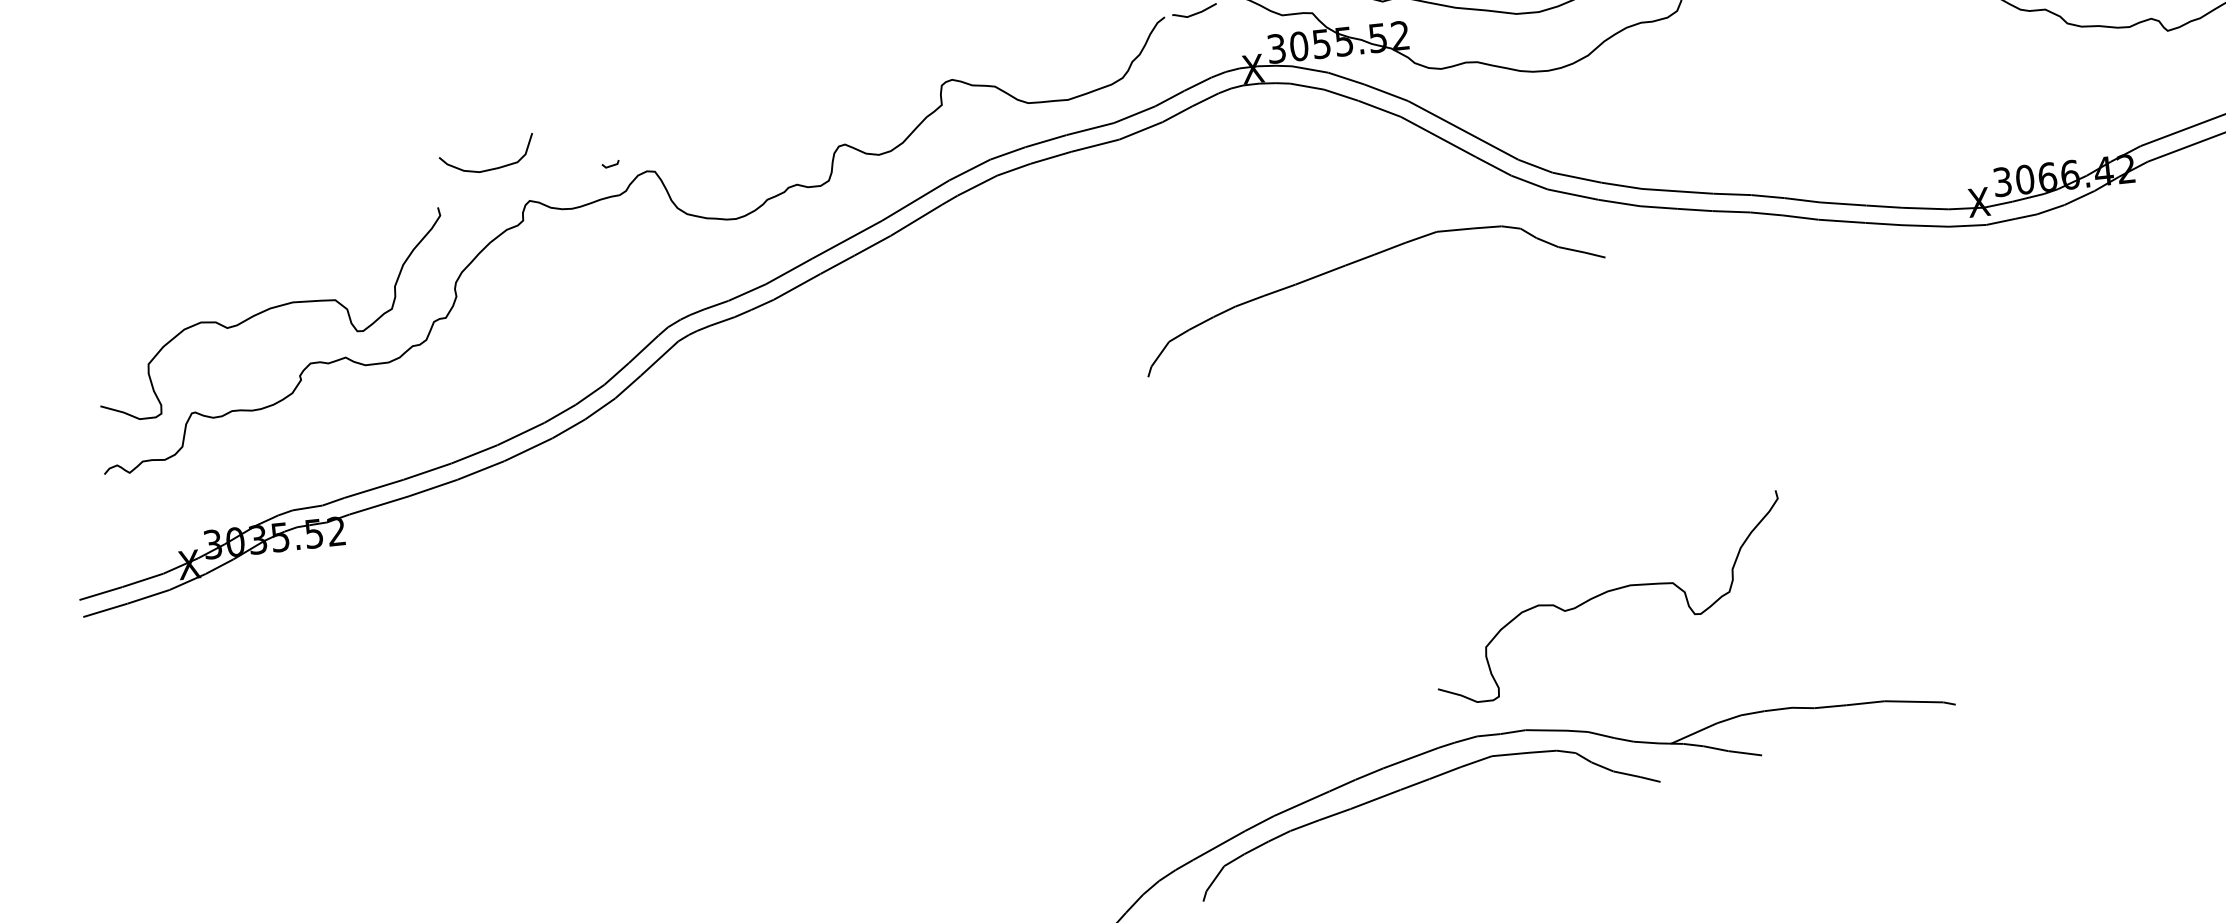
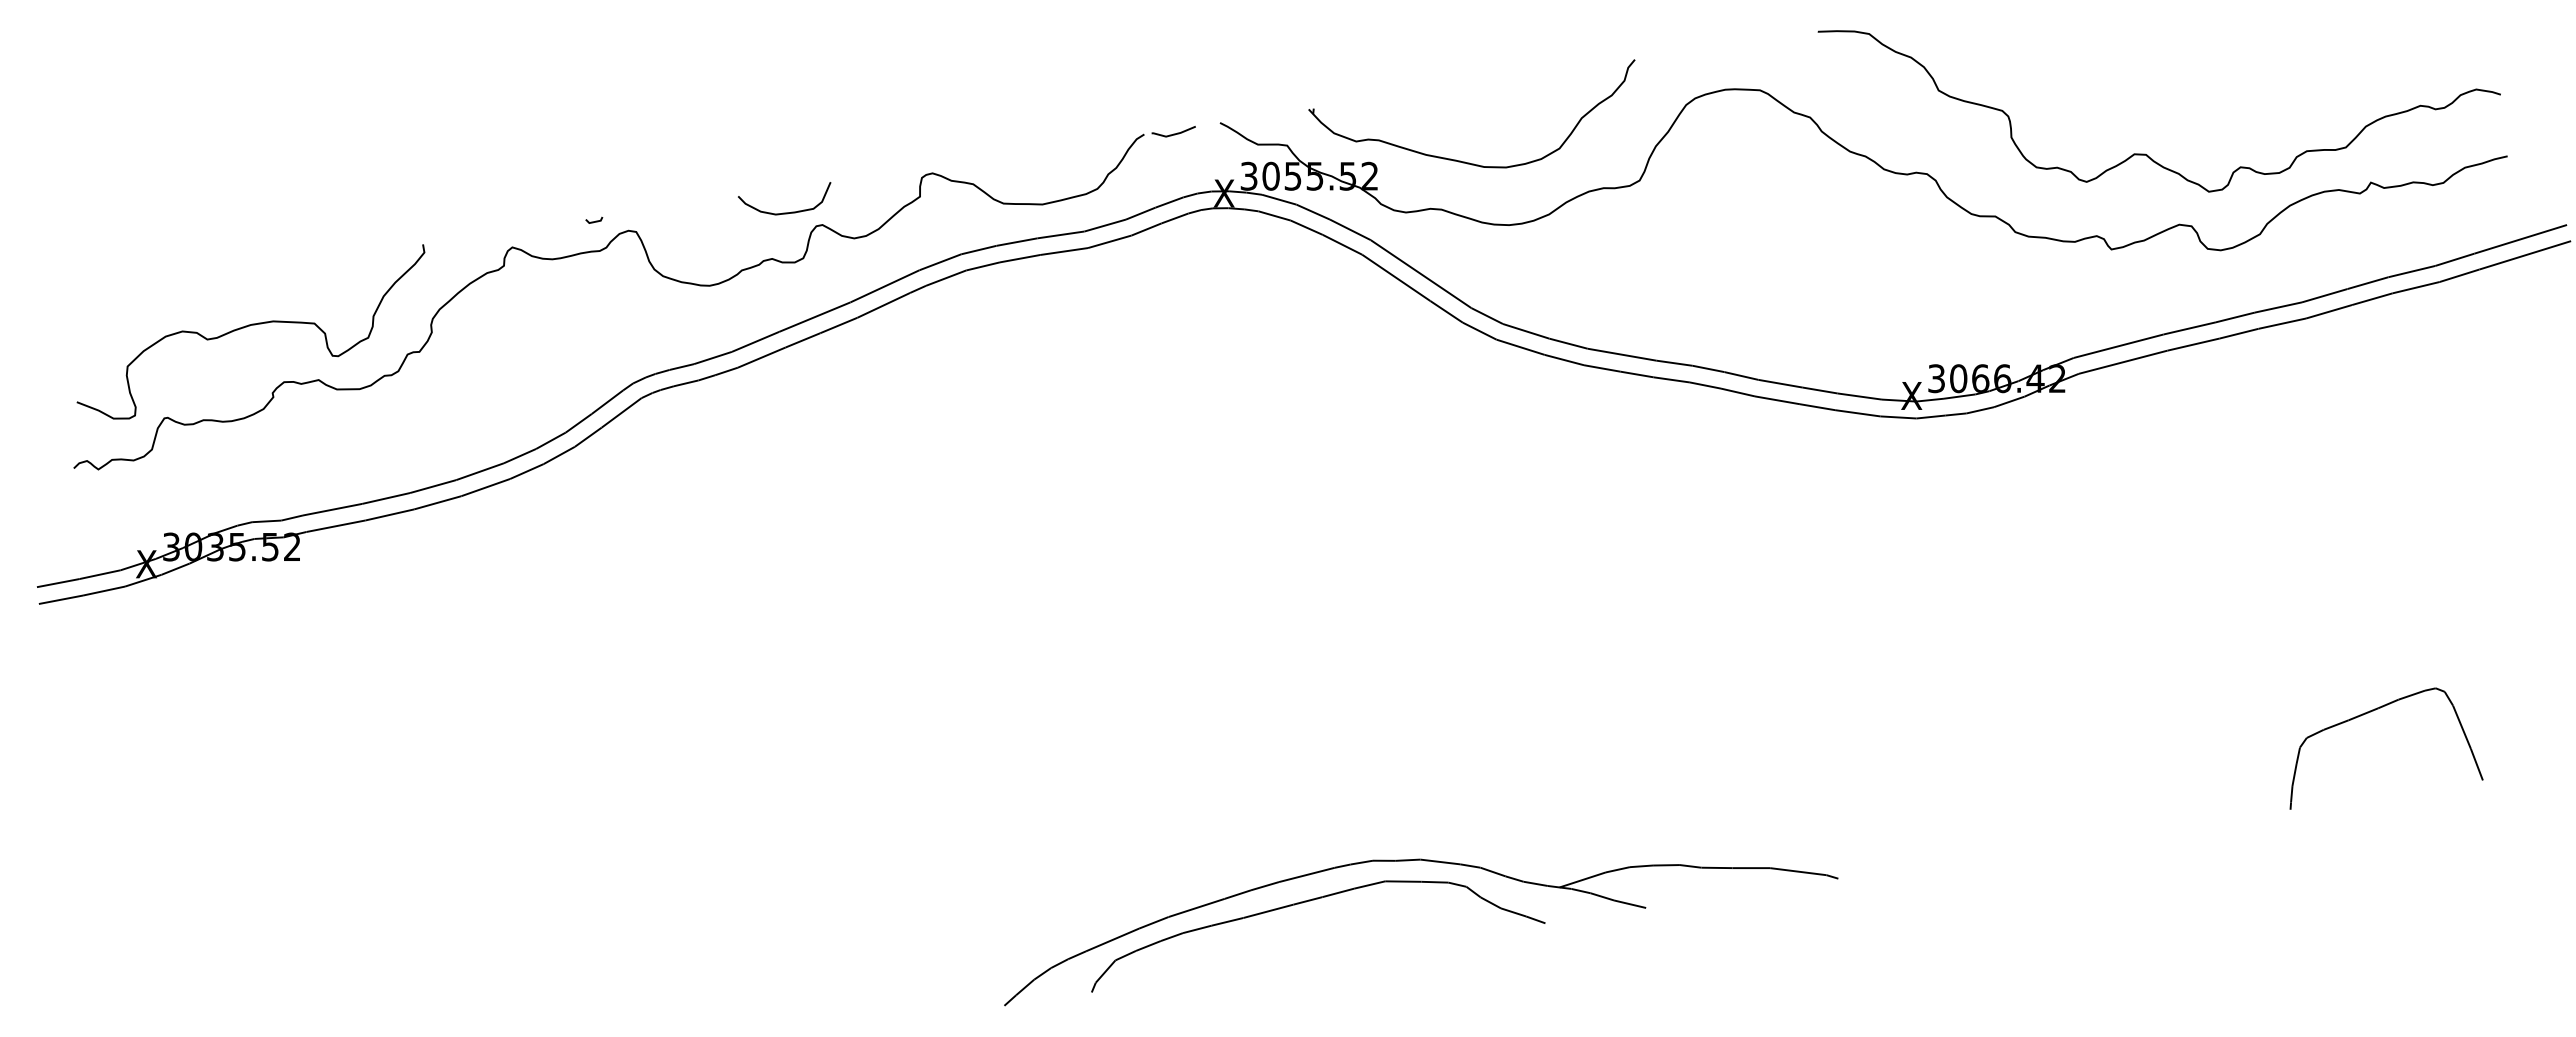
curve: (488, 169) -> (784, 212), moved
curve: (1362, 260) -> (1310, 389), removed
curve: (1606, 593) -> (1512, 735), removed

